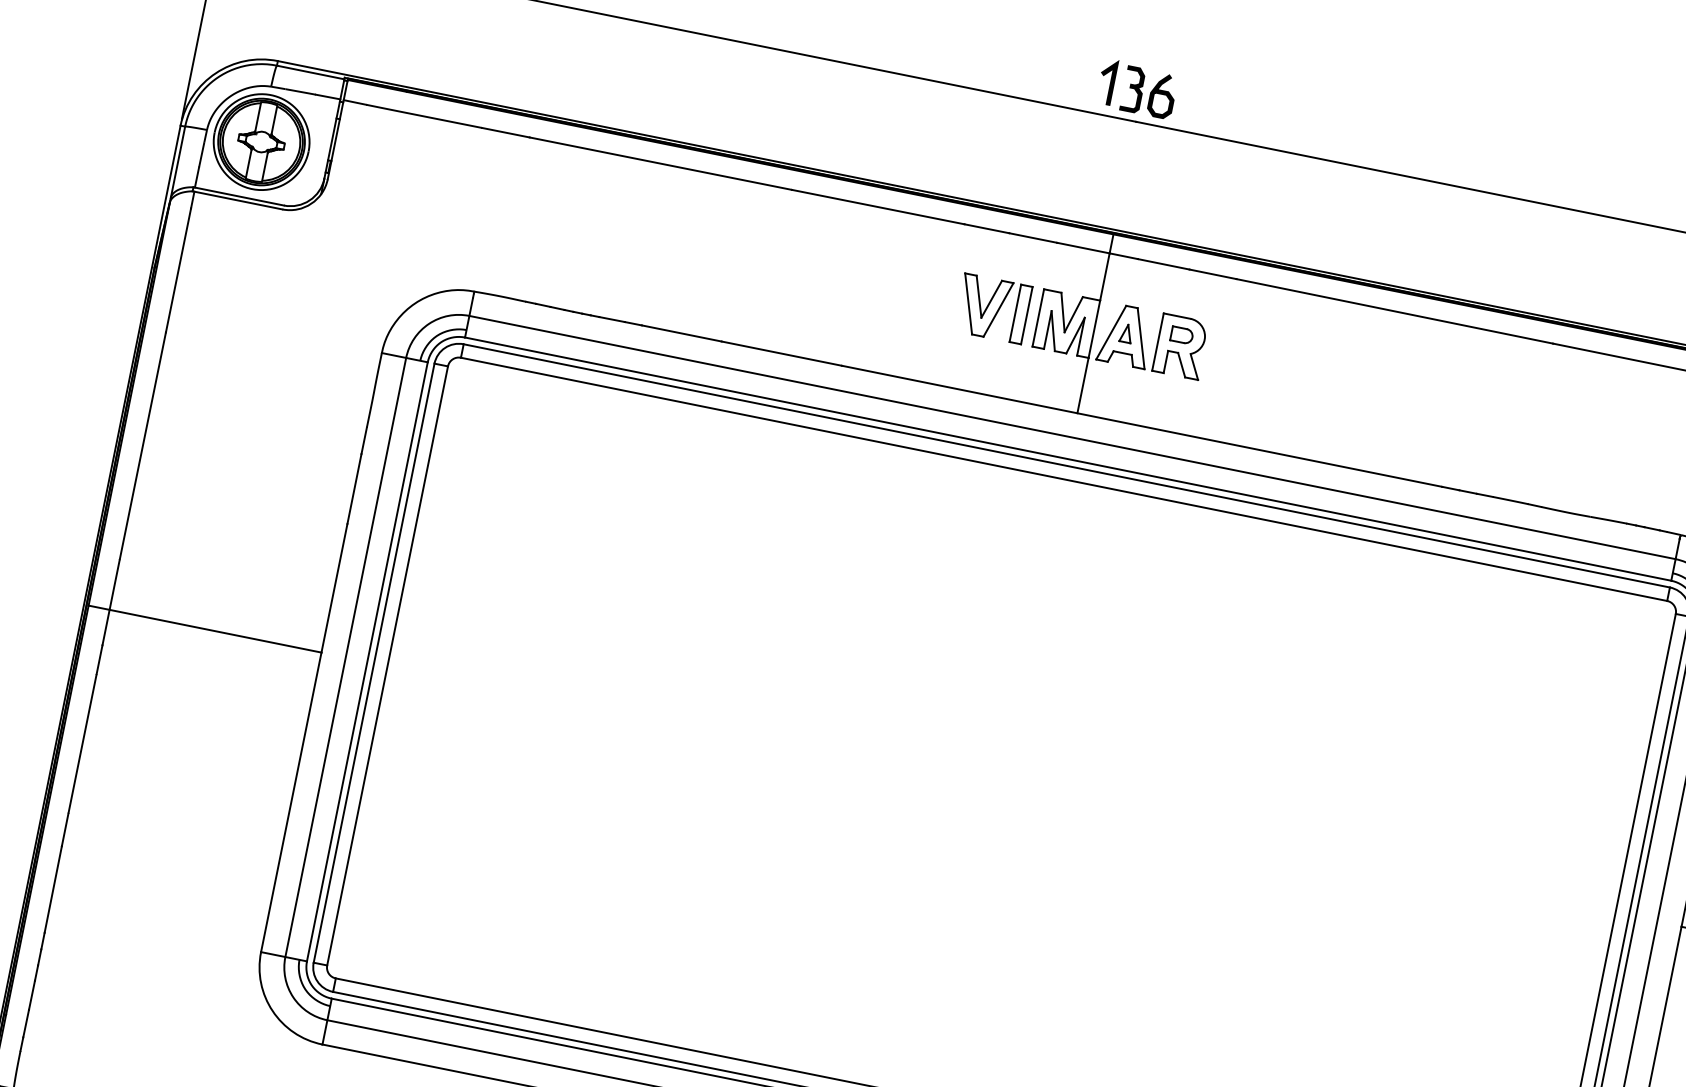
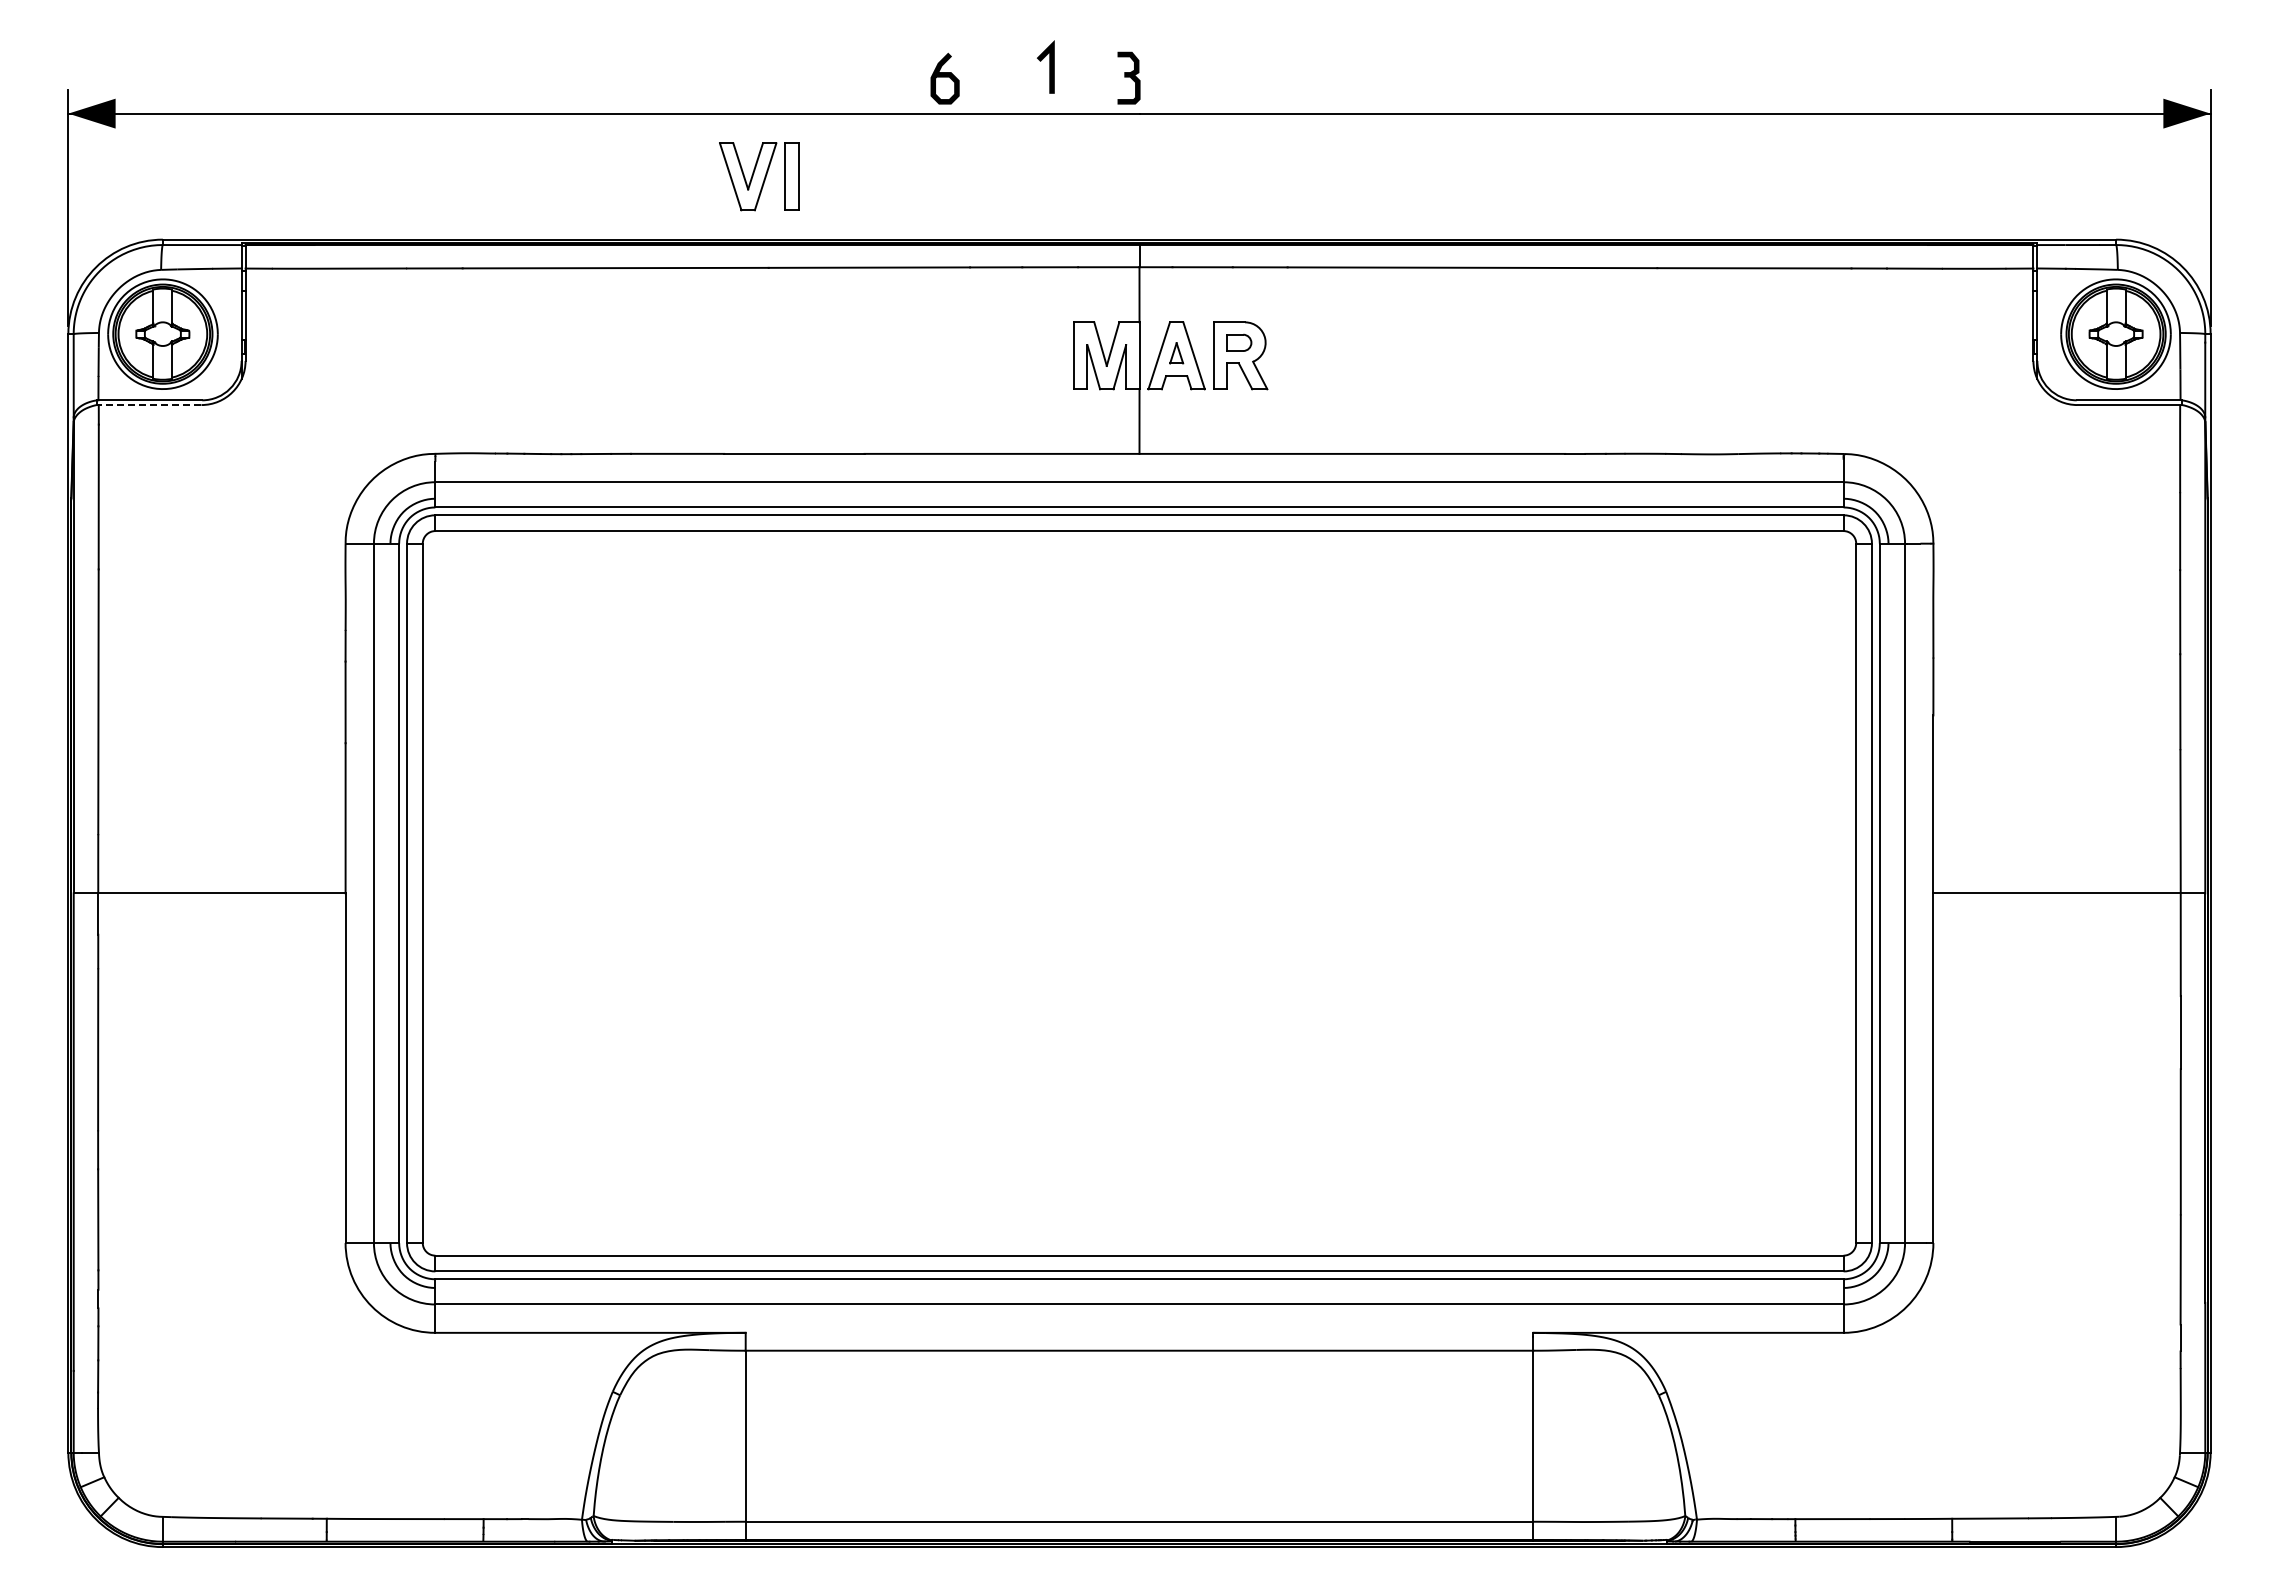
line: (1110, 81) -> (1049, 66), moved
curve: (1162, 94) -> (944, 77), moved
line: (236, 200) -> (148, 405), solid -> dashed
part: (993, 308) -> (759, 176), moved

